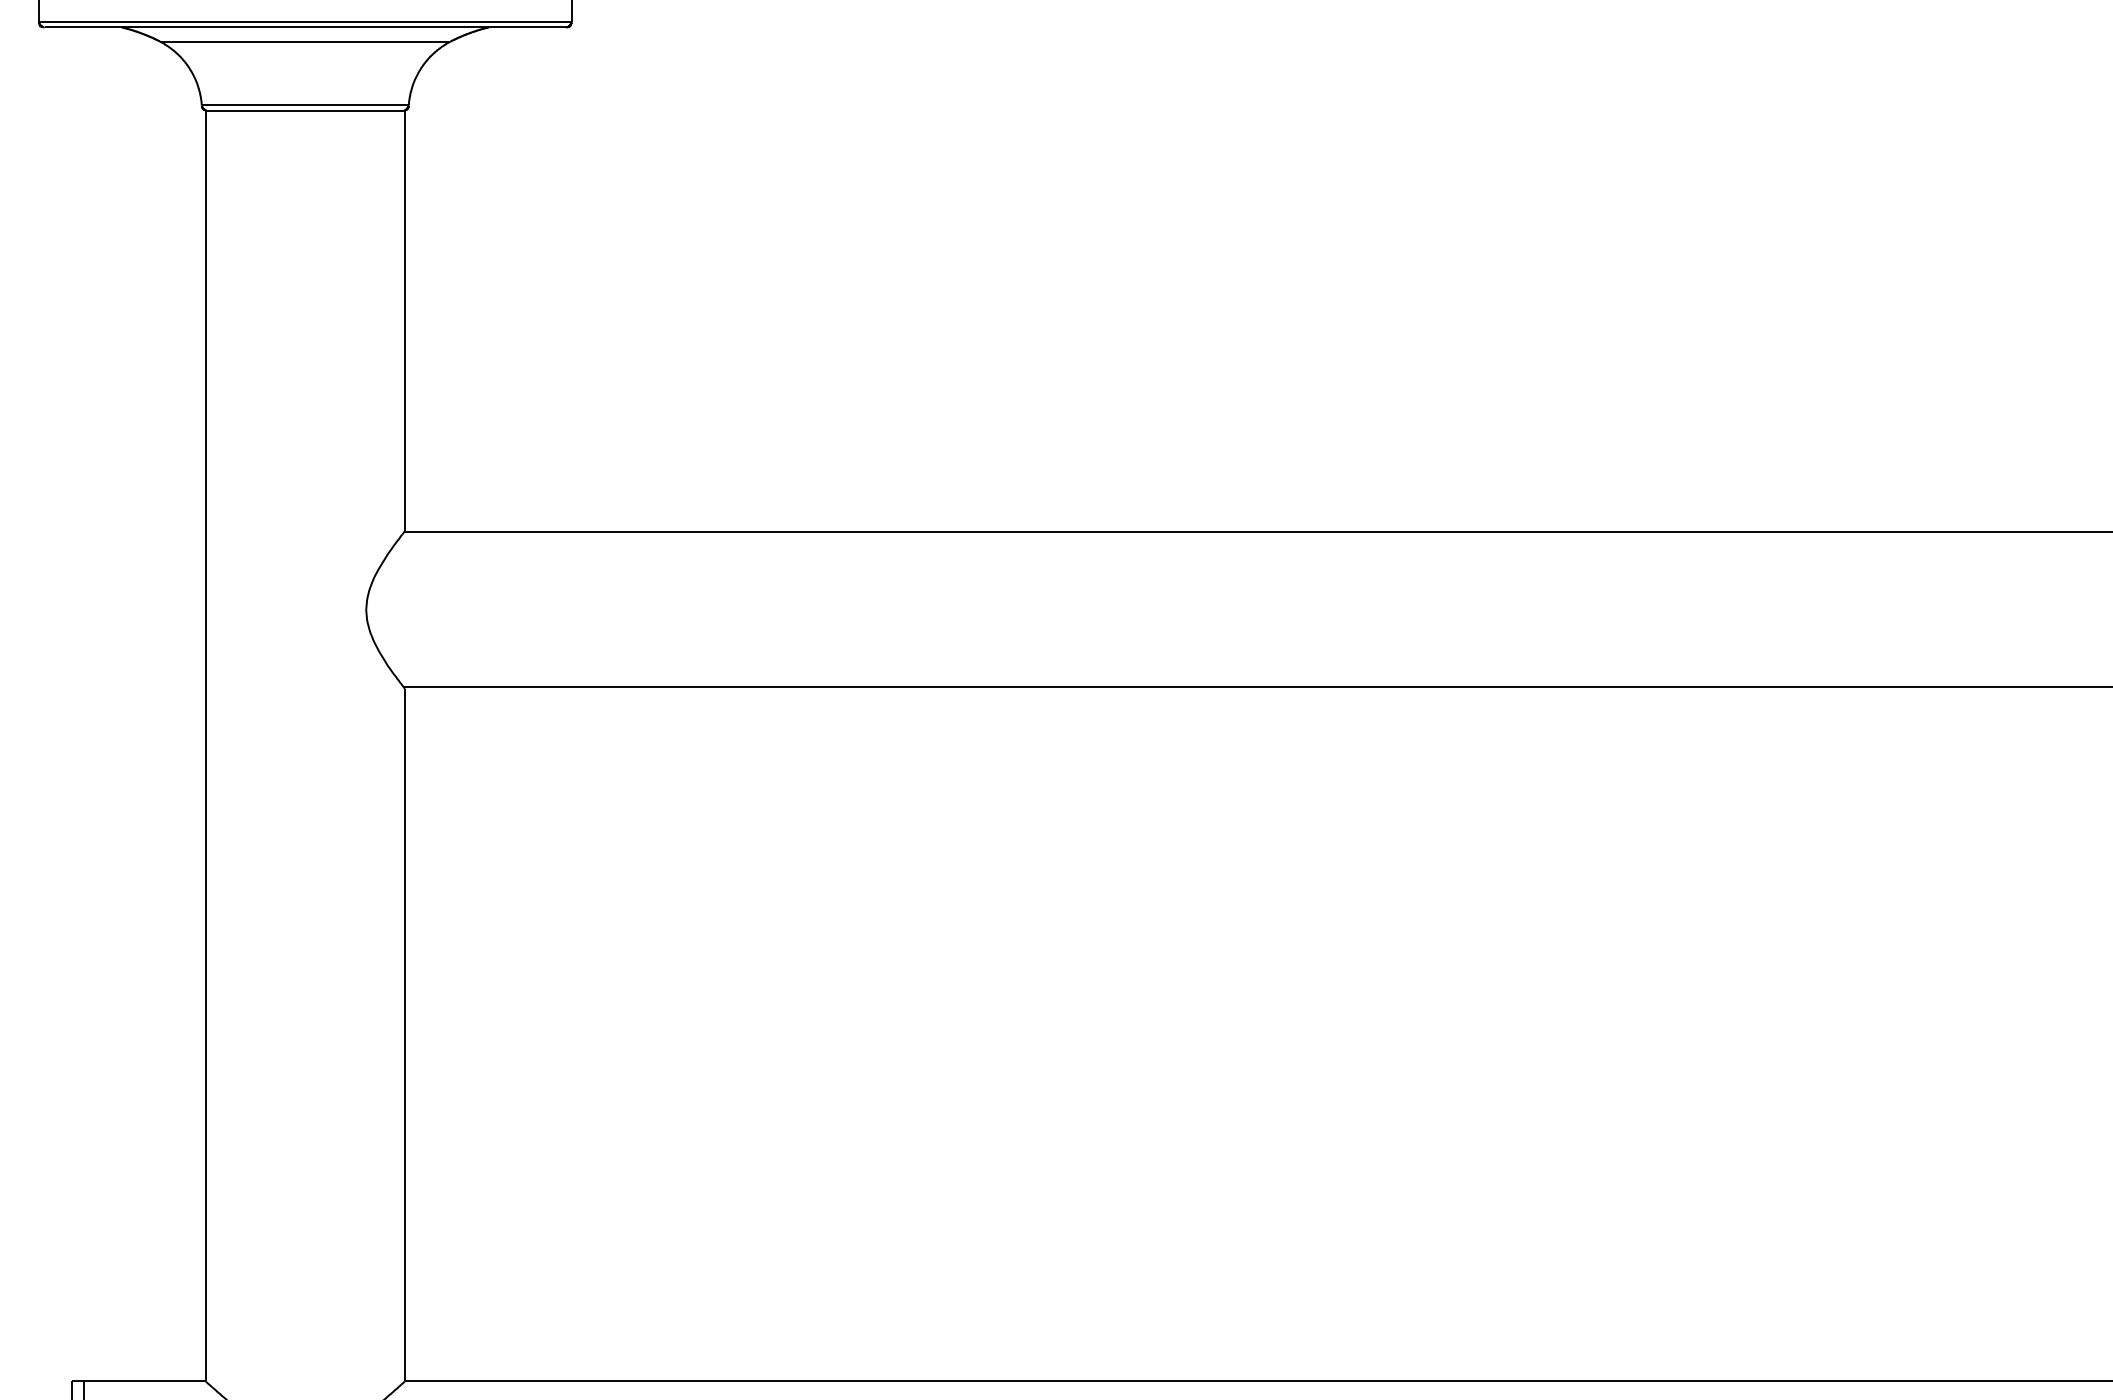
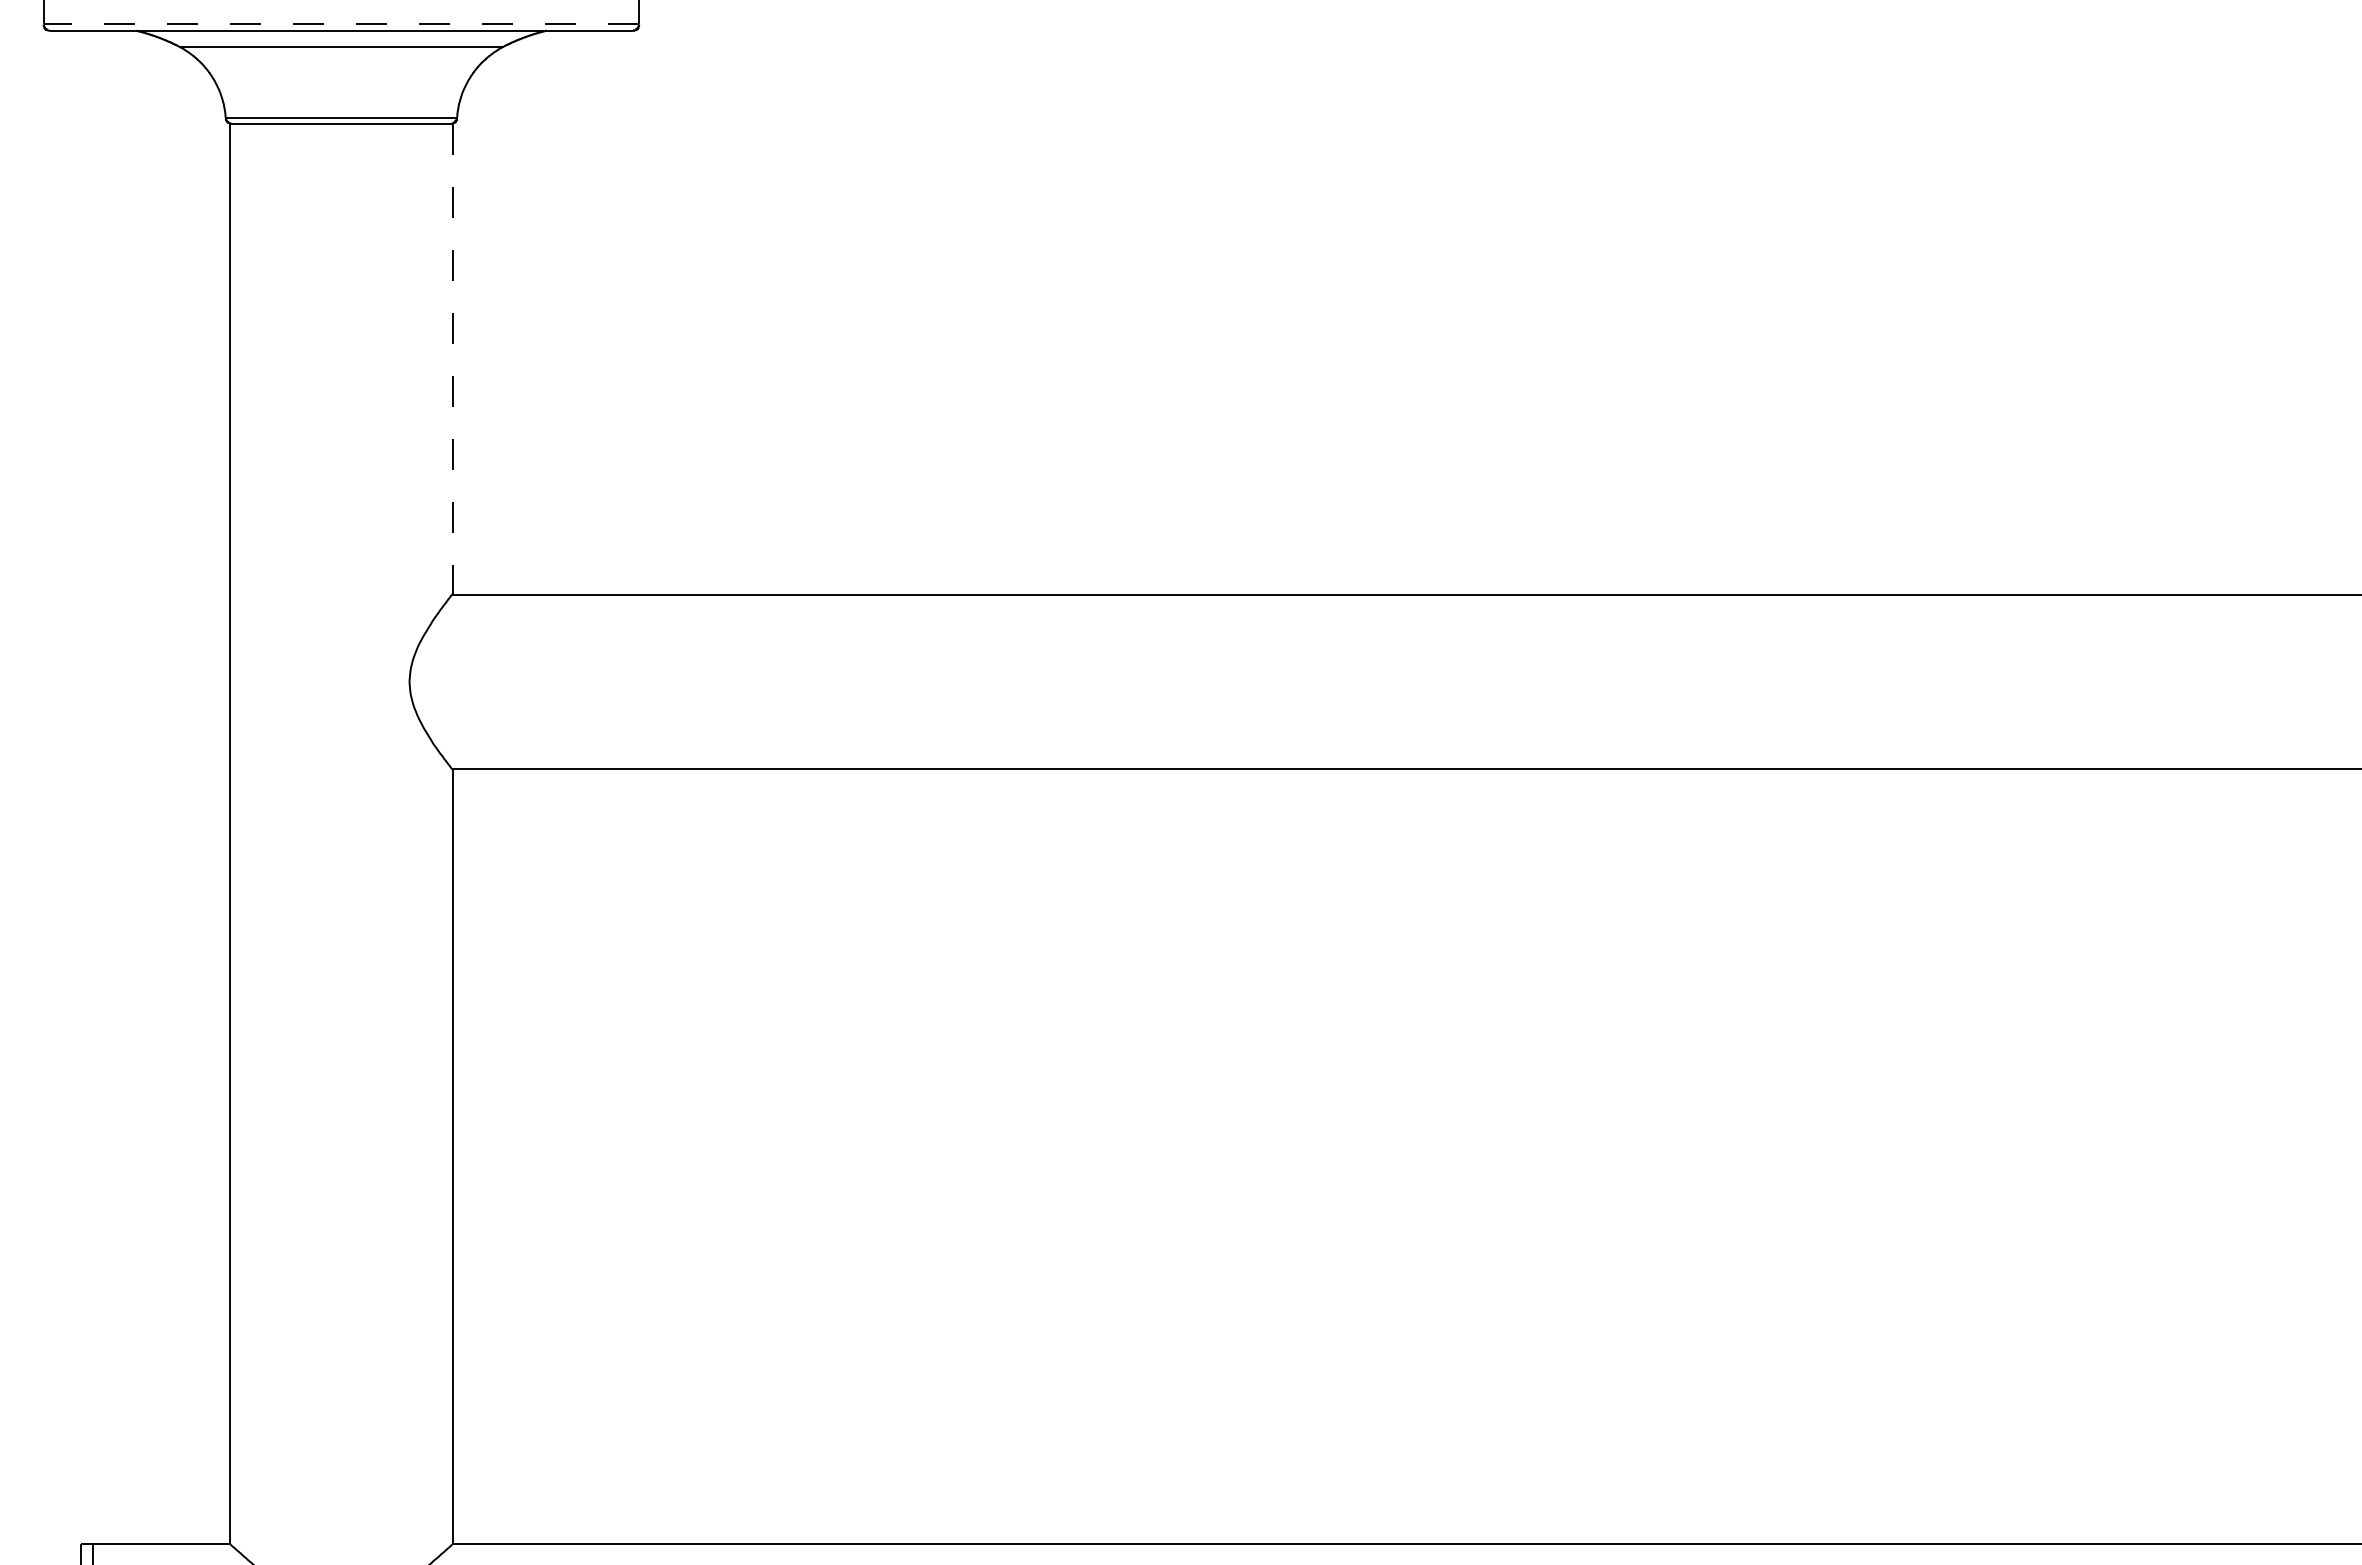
line: (305, 21) -> (341, 24), solid -> dashed
line: (404, 321) -> (452, 359), solid -> dashed

